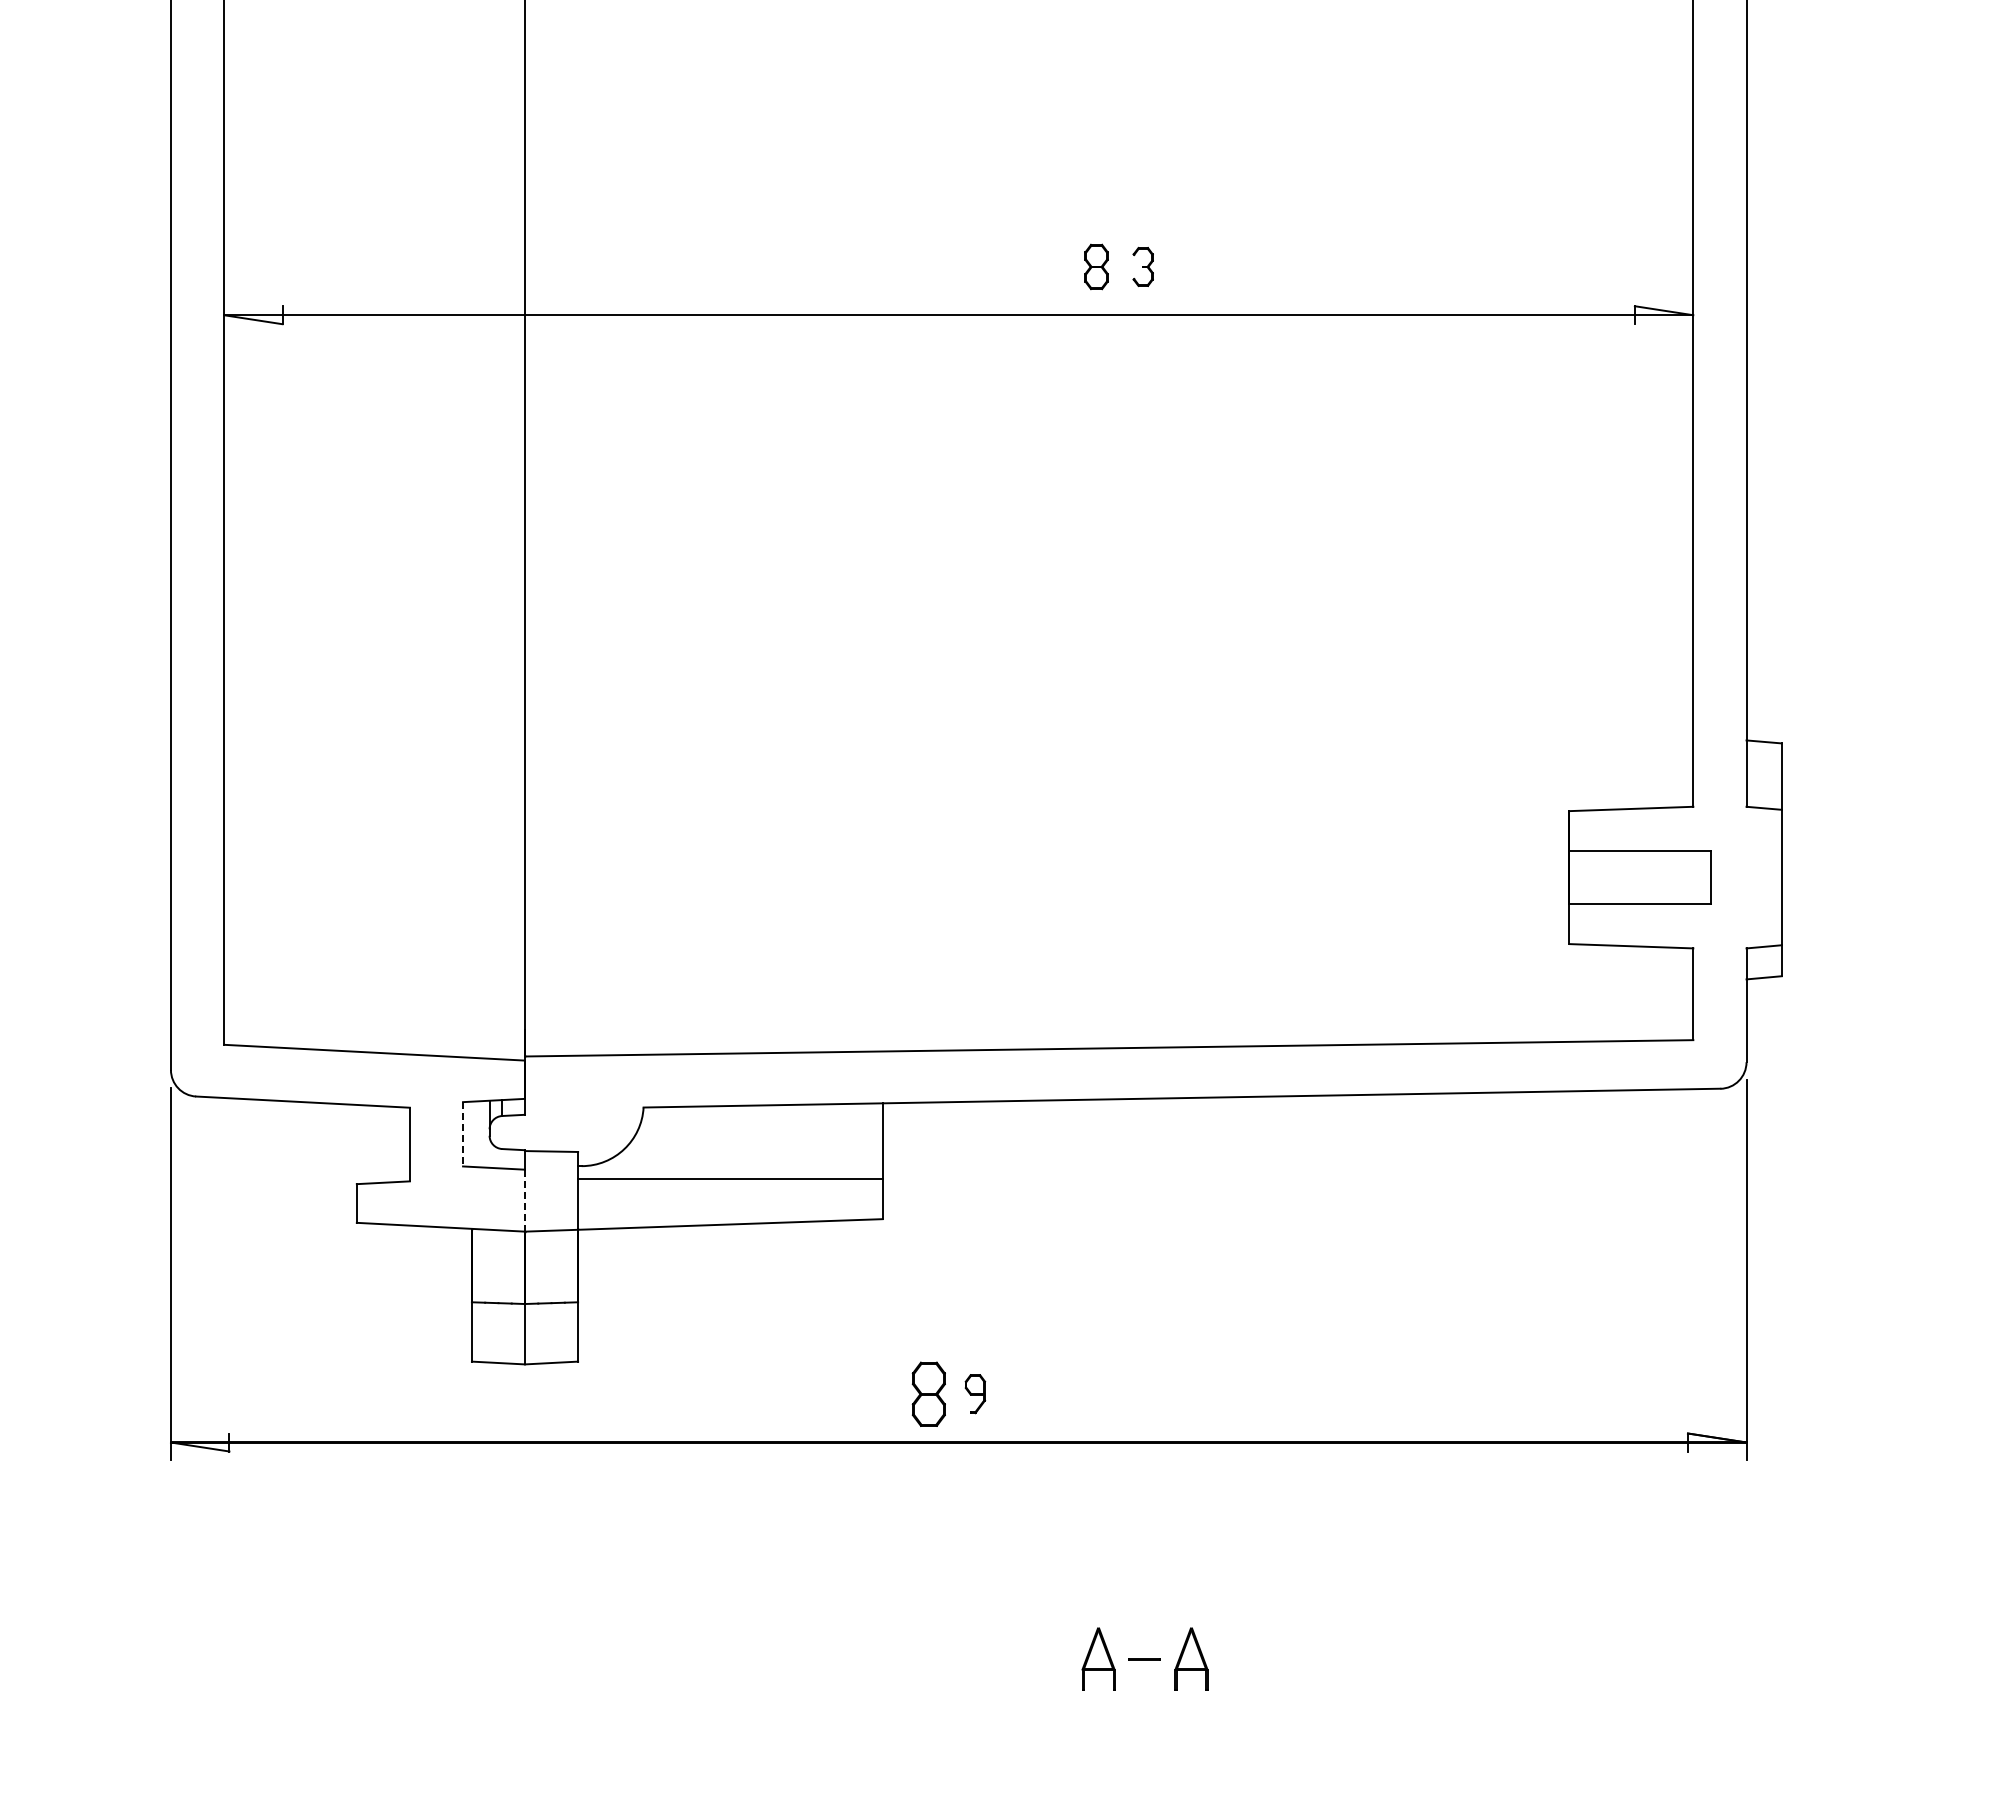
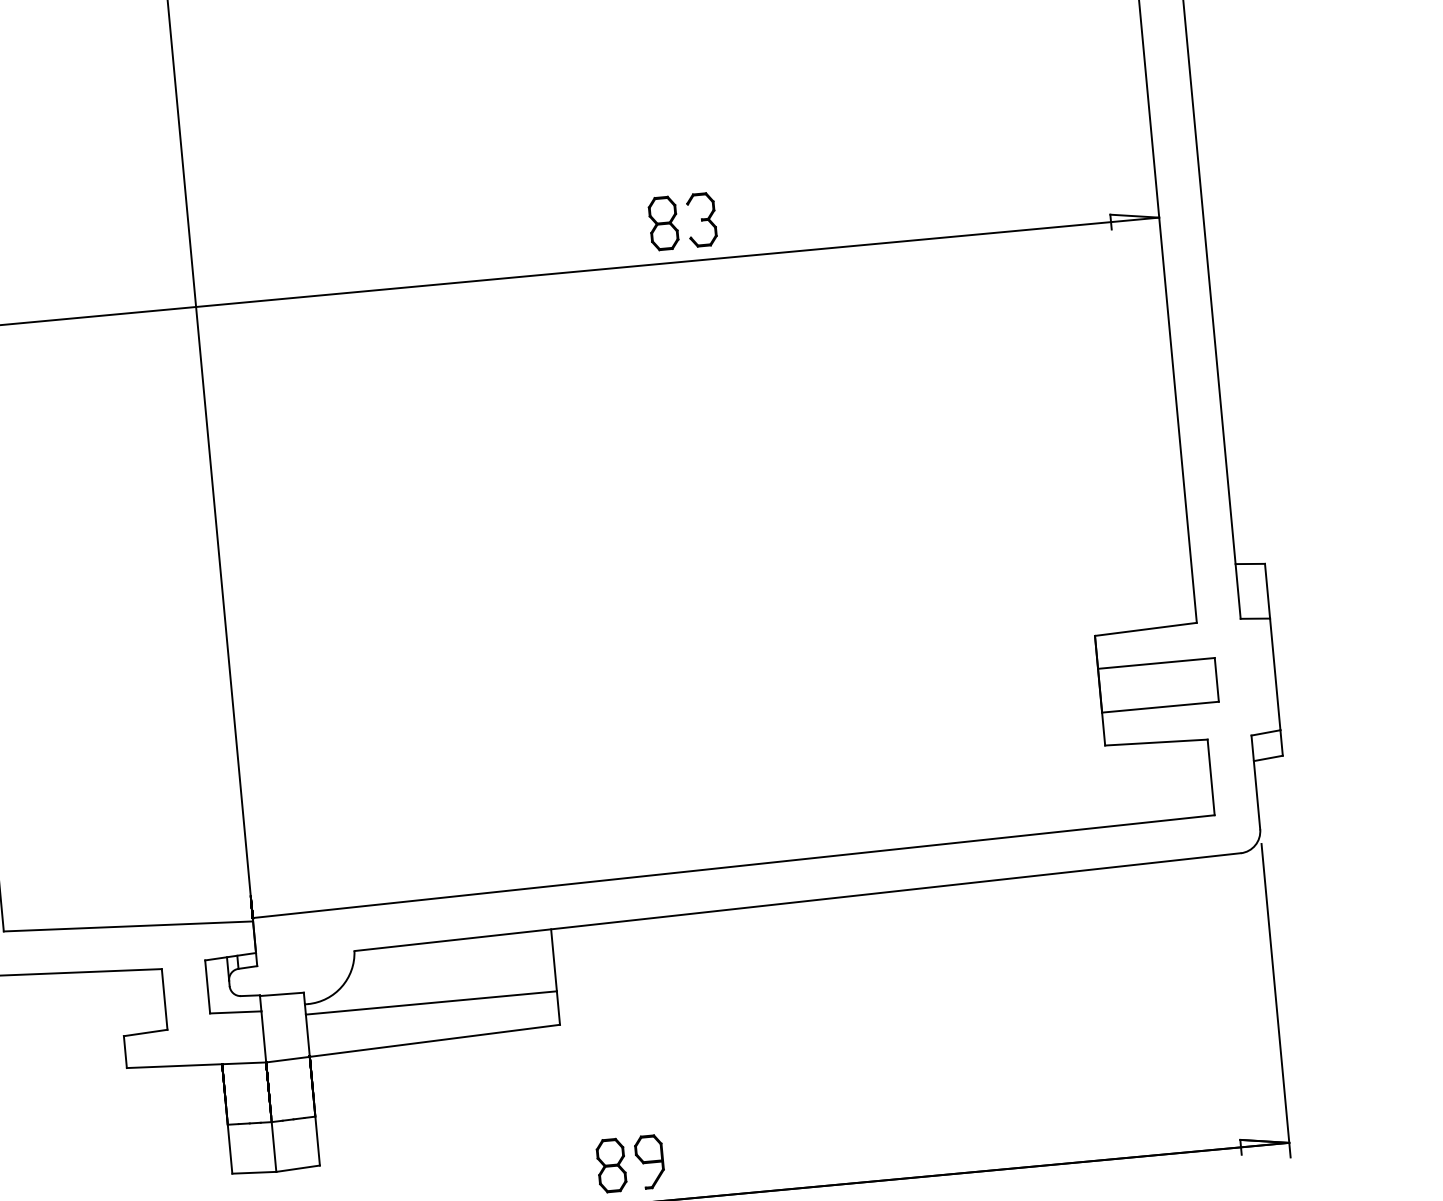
part: (1096, 266) -> (663, 223), size x1.43
part: (1143, 266) -> (702, 219), size x1.67
line: (463, 1134) -> (208, 987), dashed -> solid
line: (525, 1200) -> (264, 1036), dashed -> solid
part: (975, 1393) -> (649, 1161), size x1.67

